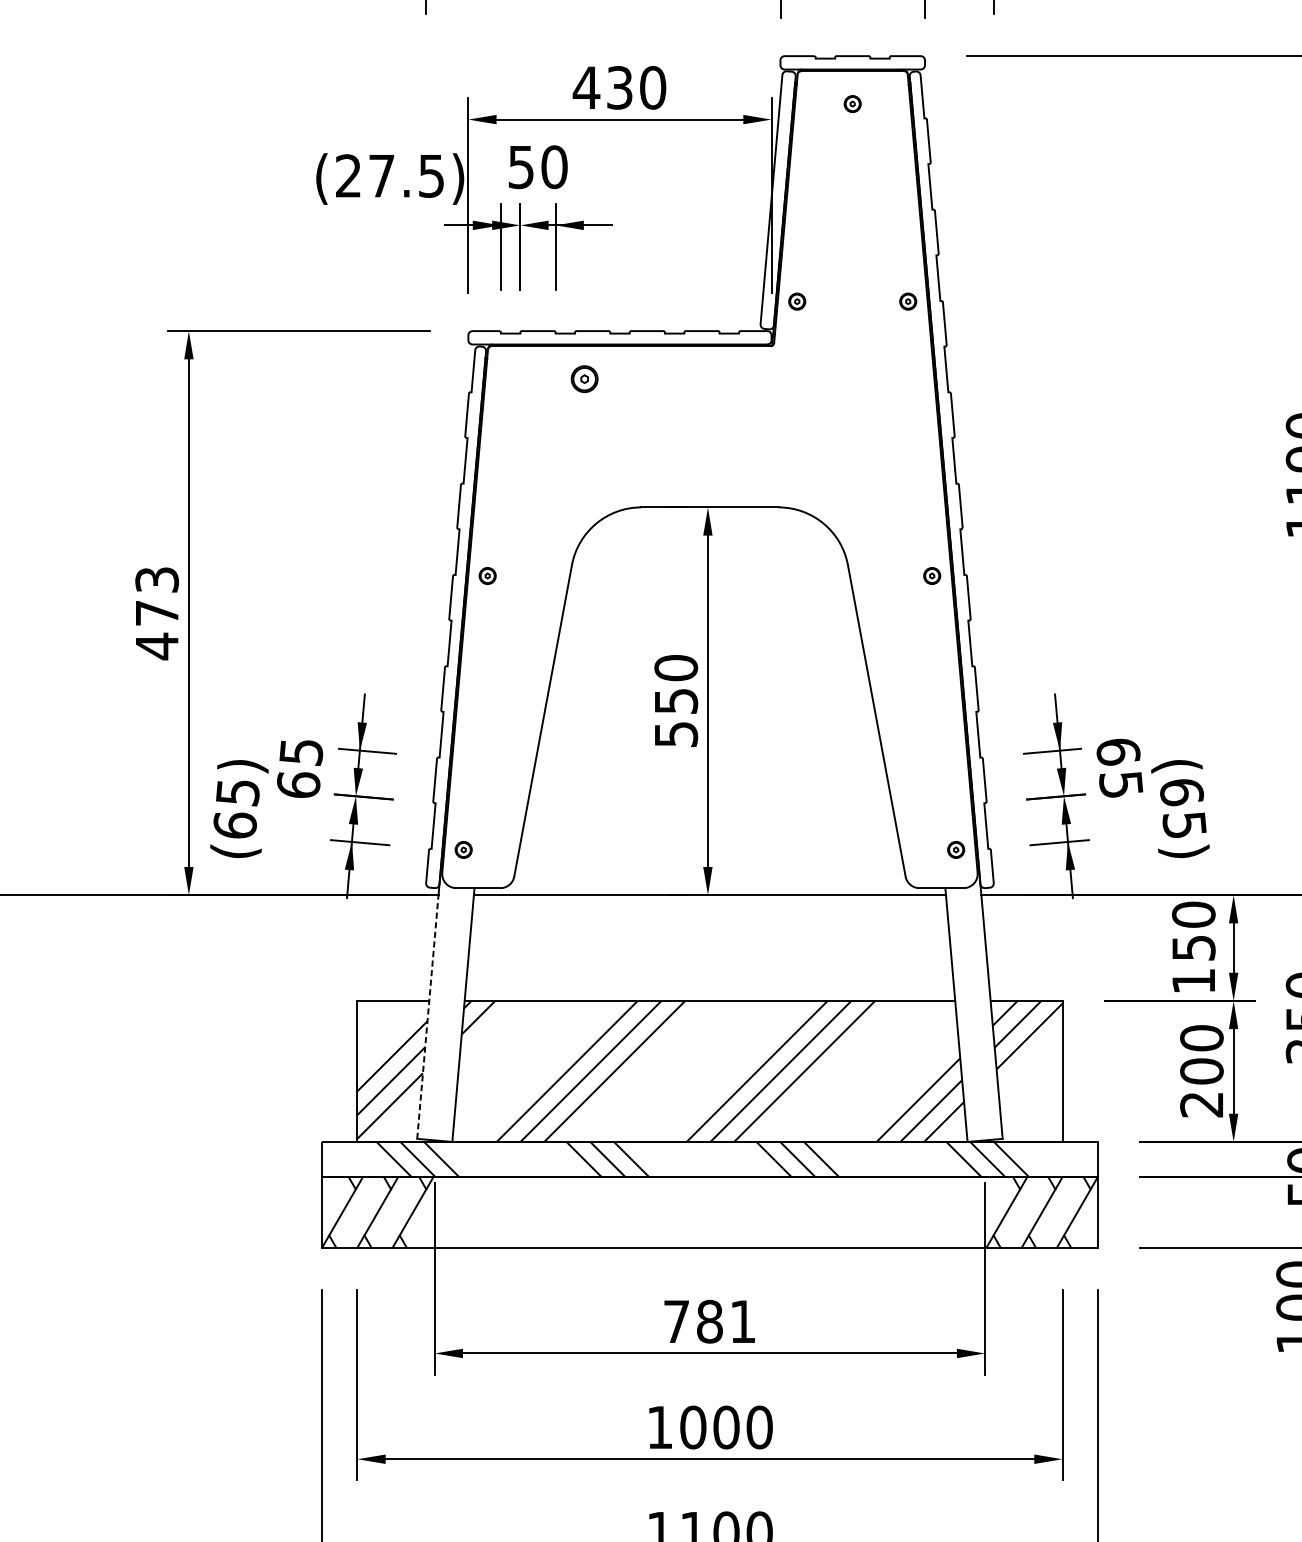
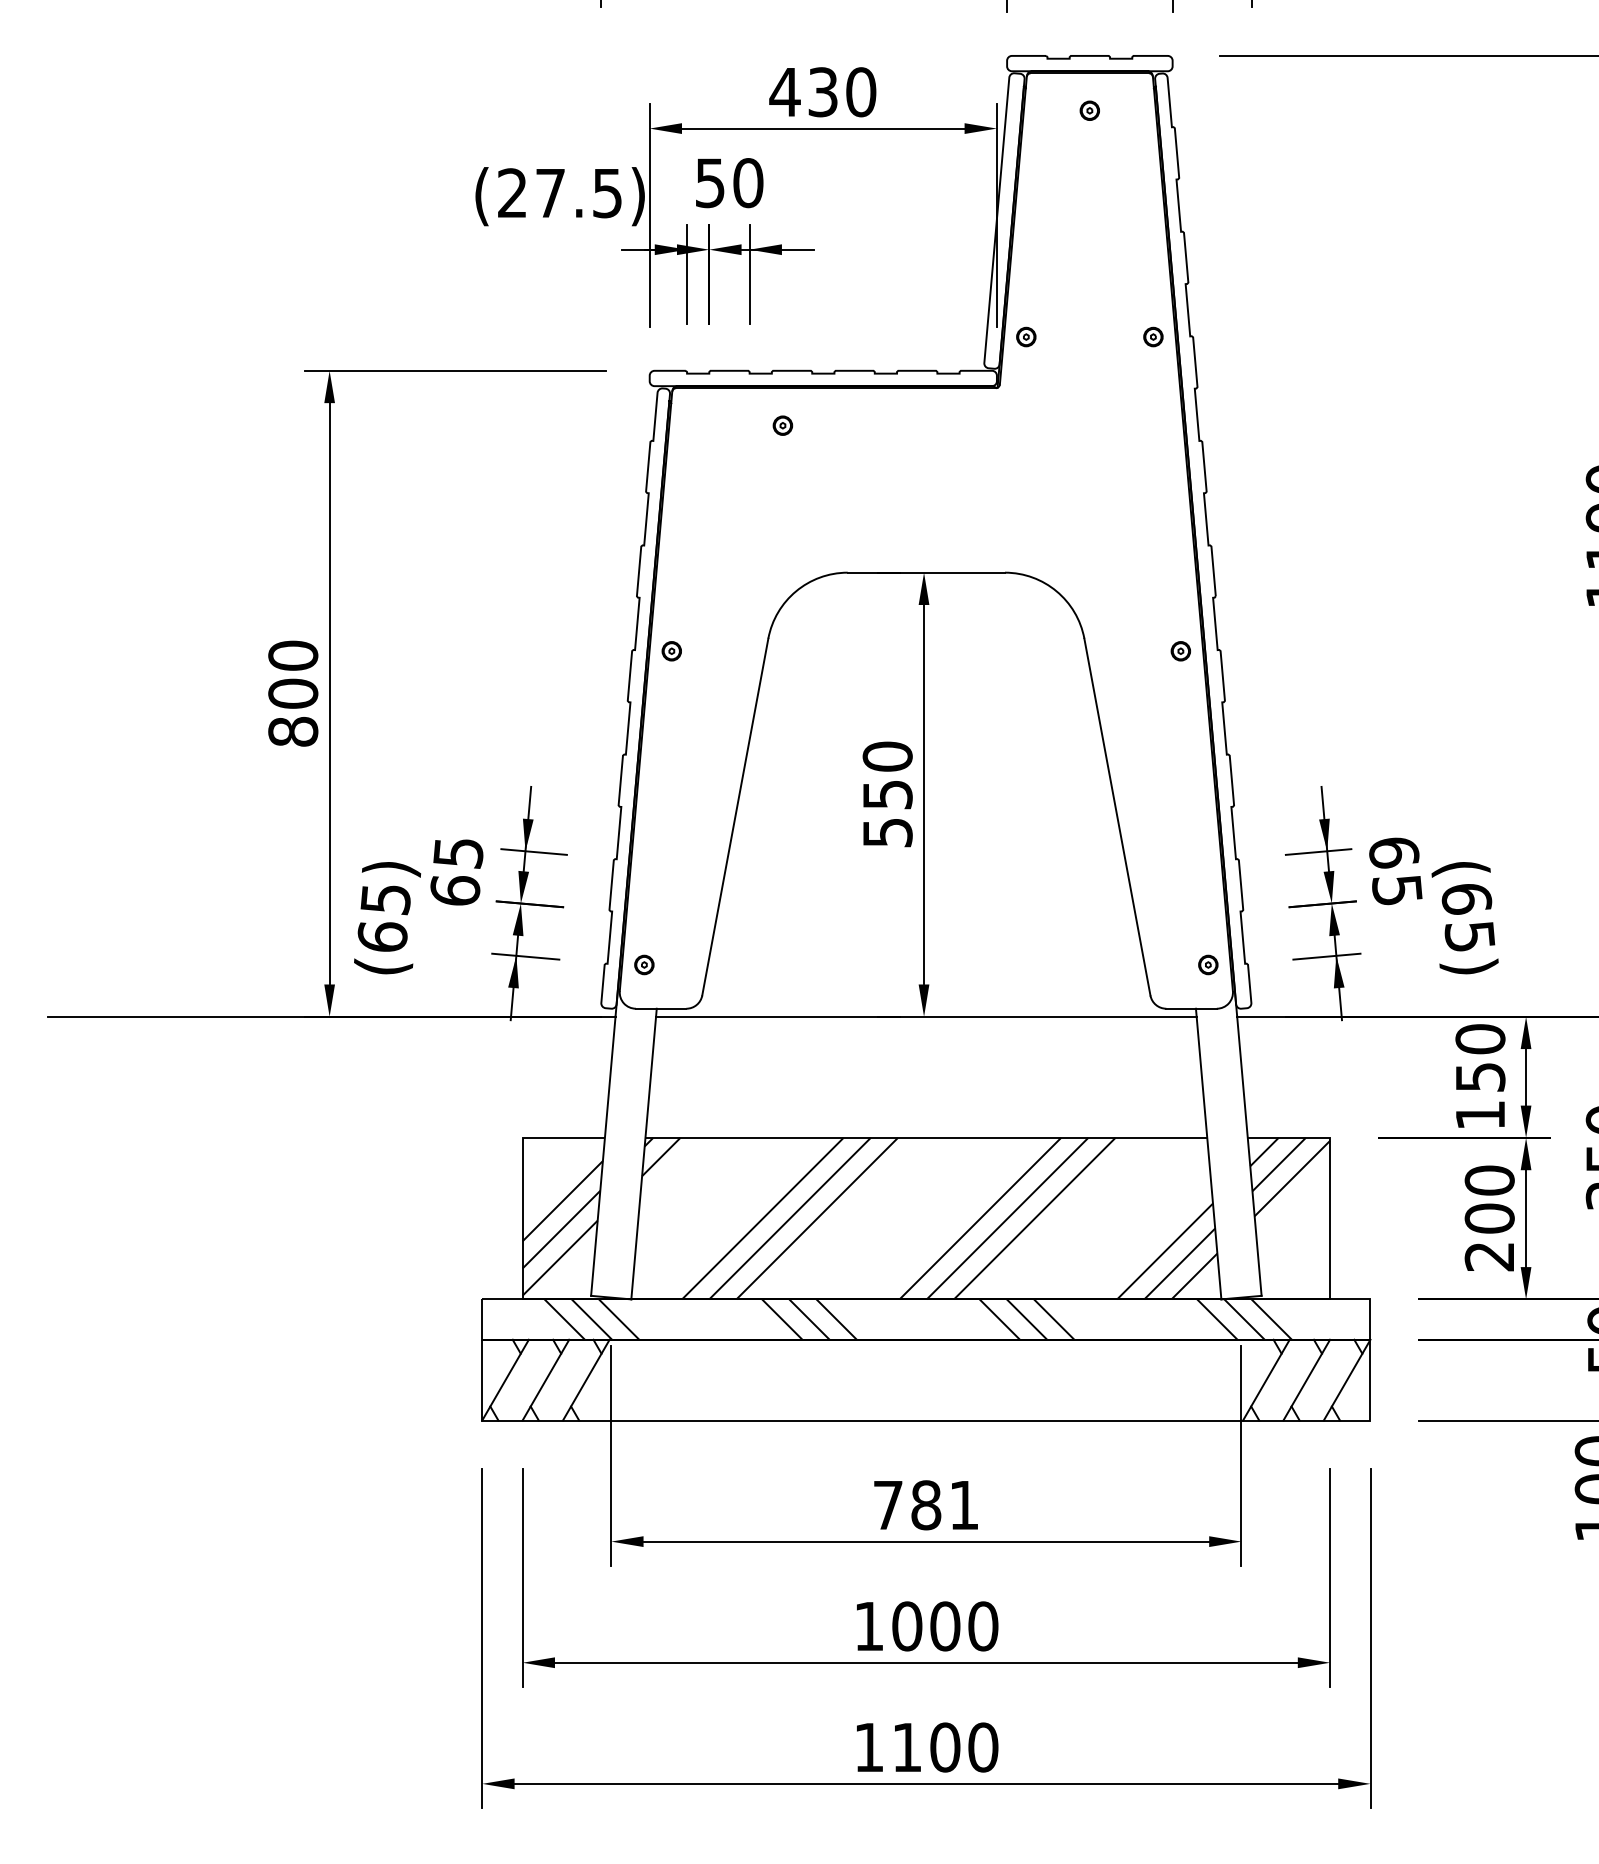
part: (584, 378) -> (782, 425), size x0.62
text: (157, 612) -> (293, 693), 473 -> 800
line: (428, 1016) -> (603, 1155), dashed -> solid

